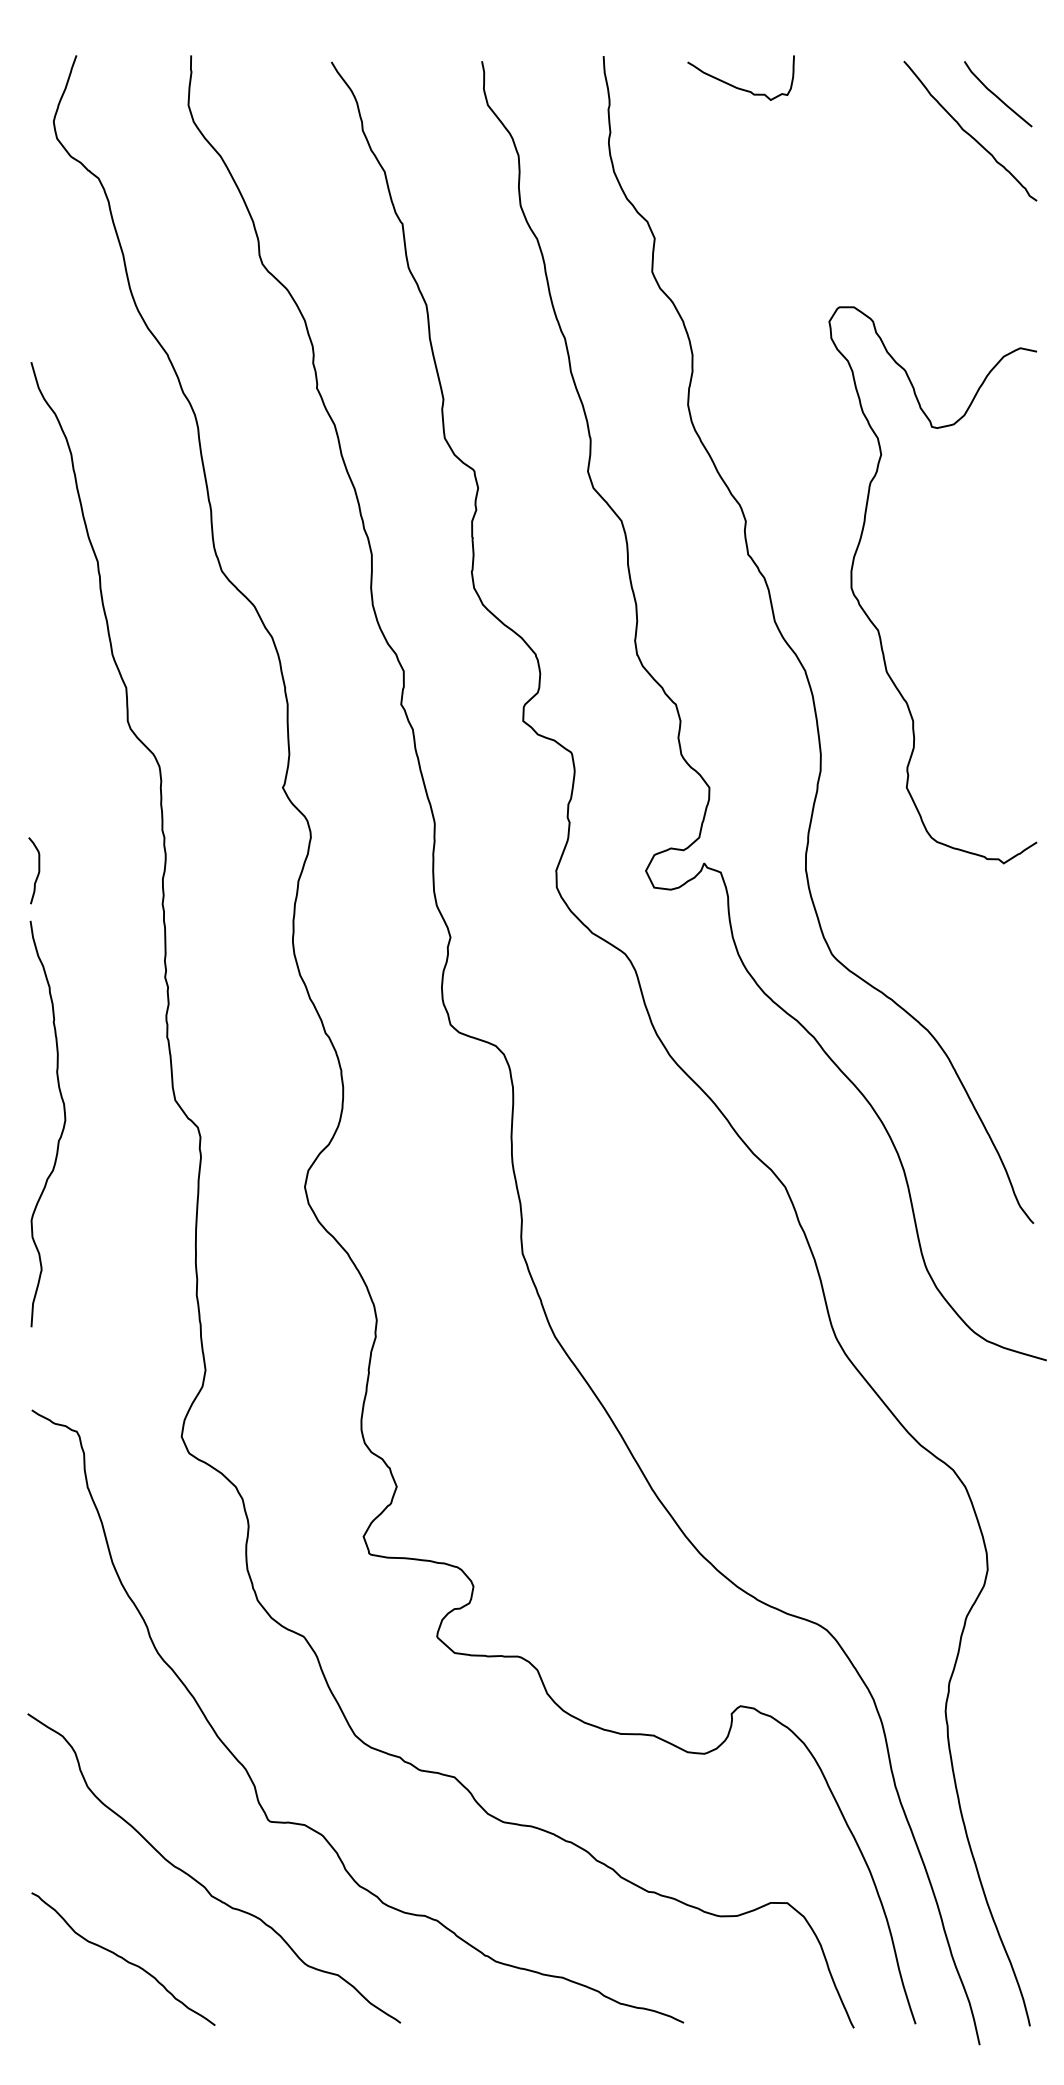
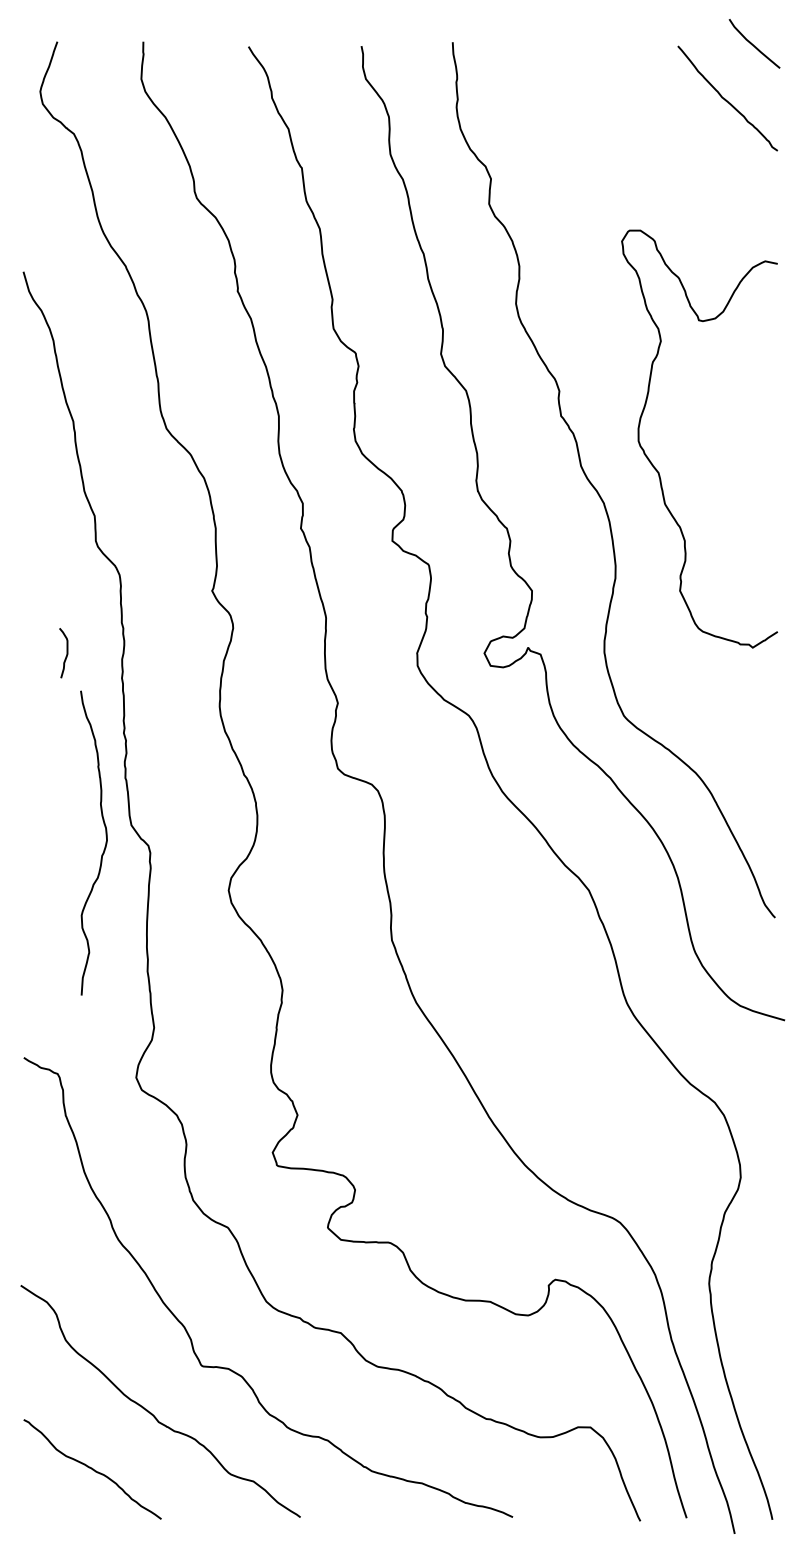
curve: (739, 87) -> (554, 65), removed
curve: (996, 95) -> (753, 44), moved
curve: (37, 871) -> (66, 653), moved
curve: (61, 1128) -> (104, 846), moved

